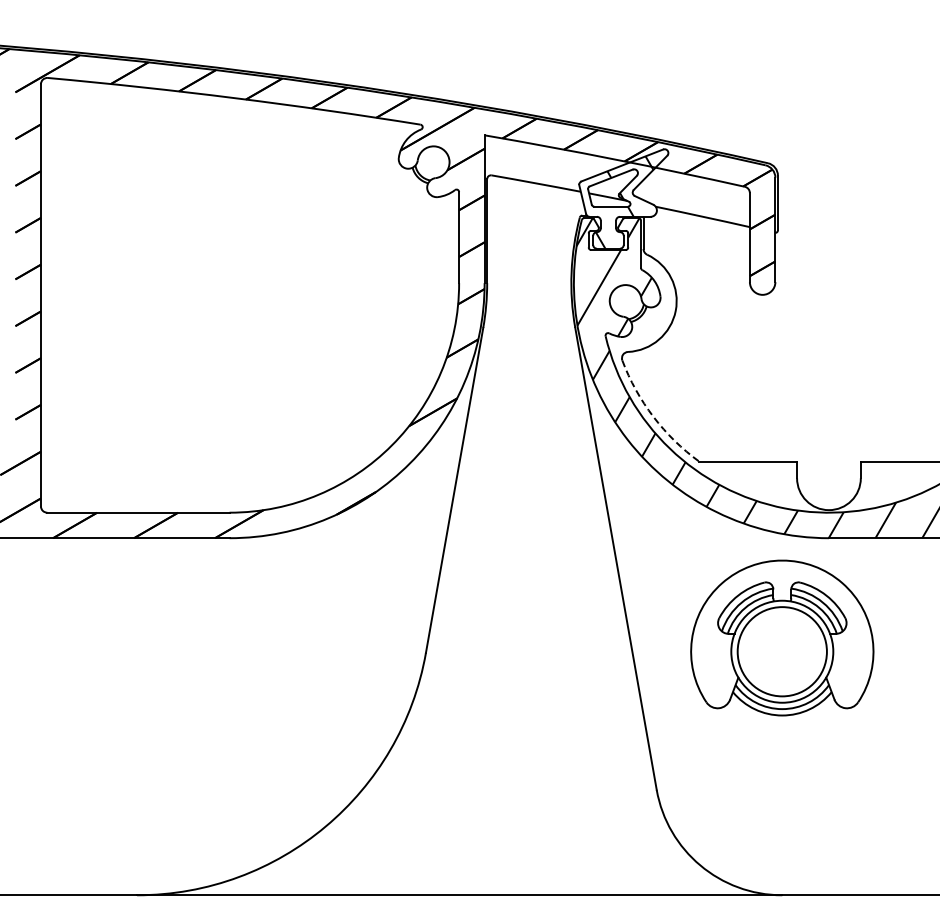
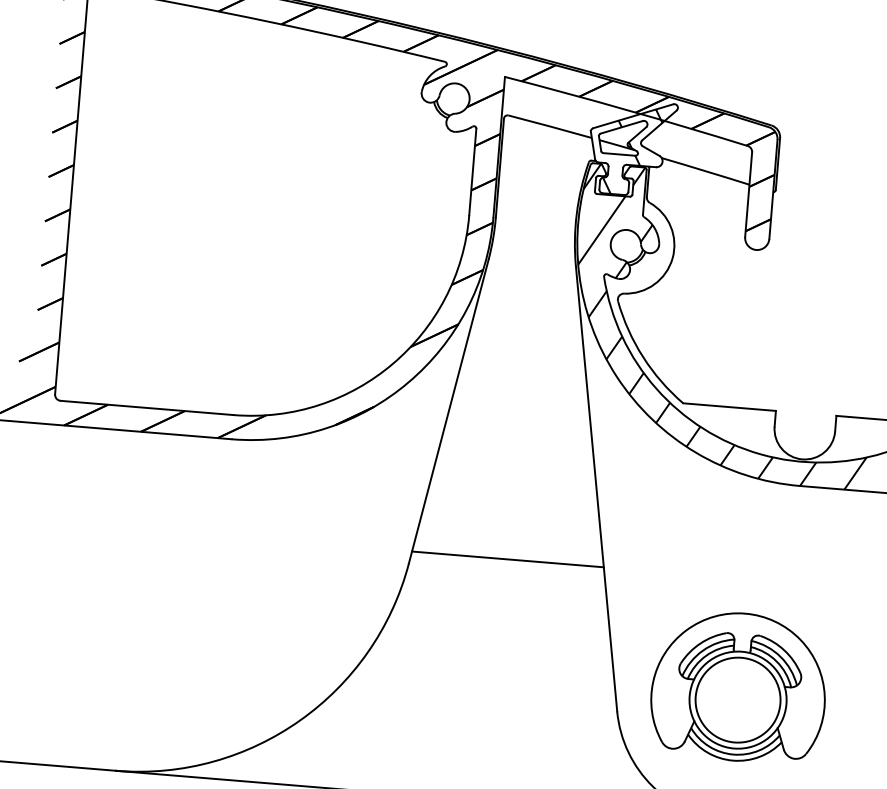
arc: (653, 416) -> (643, 356), dashed -> solid
part: (782, 637) -> (739, 686), moved
line: (529, 640) -> (508, 559), added

